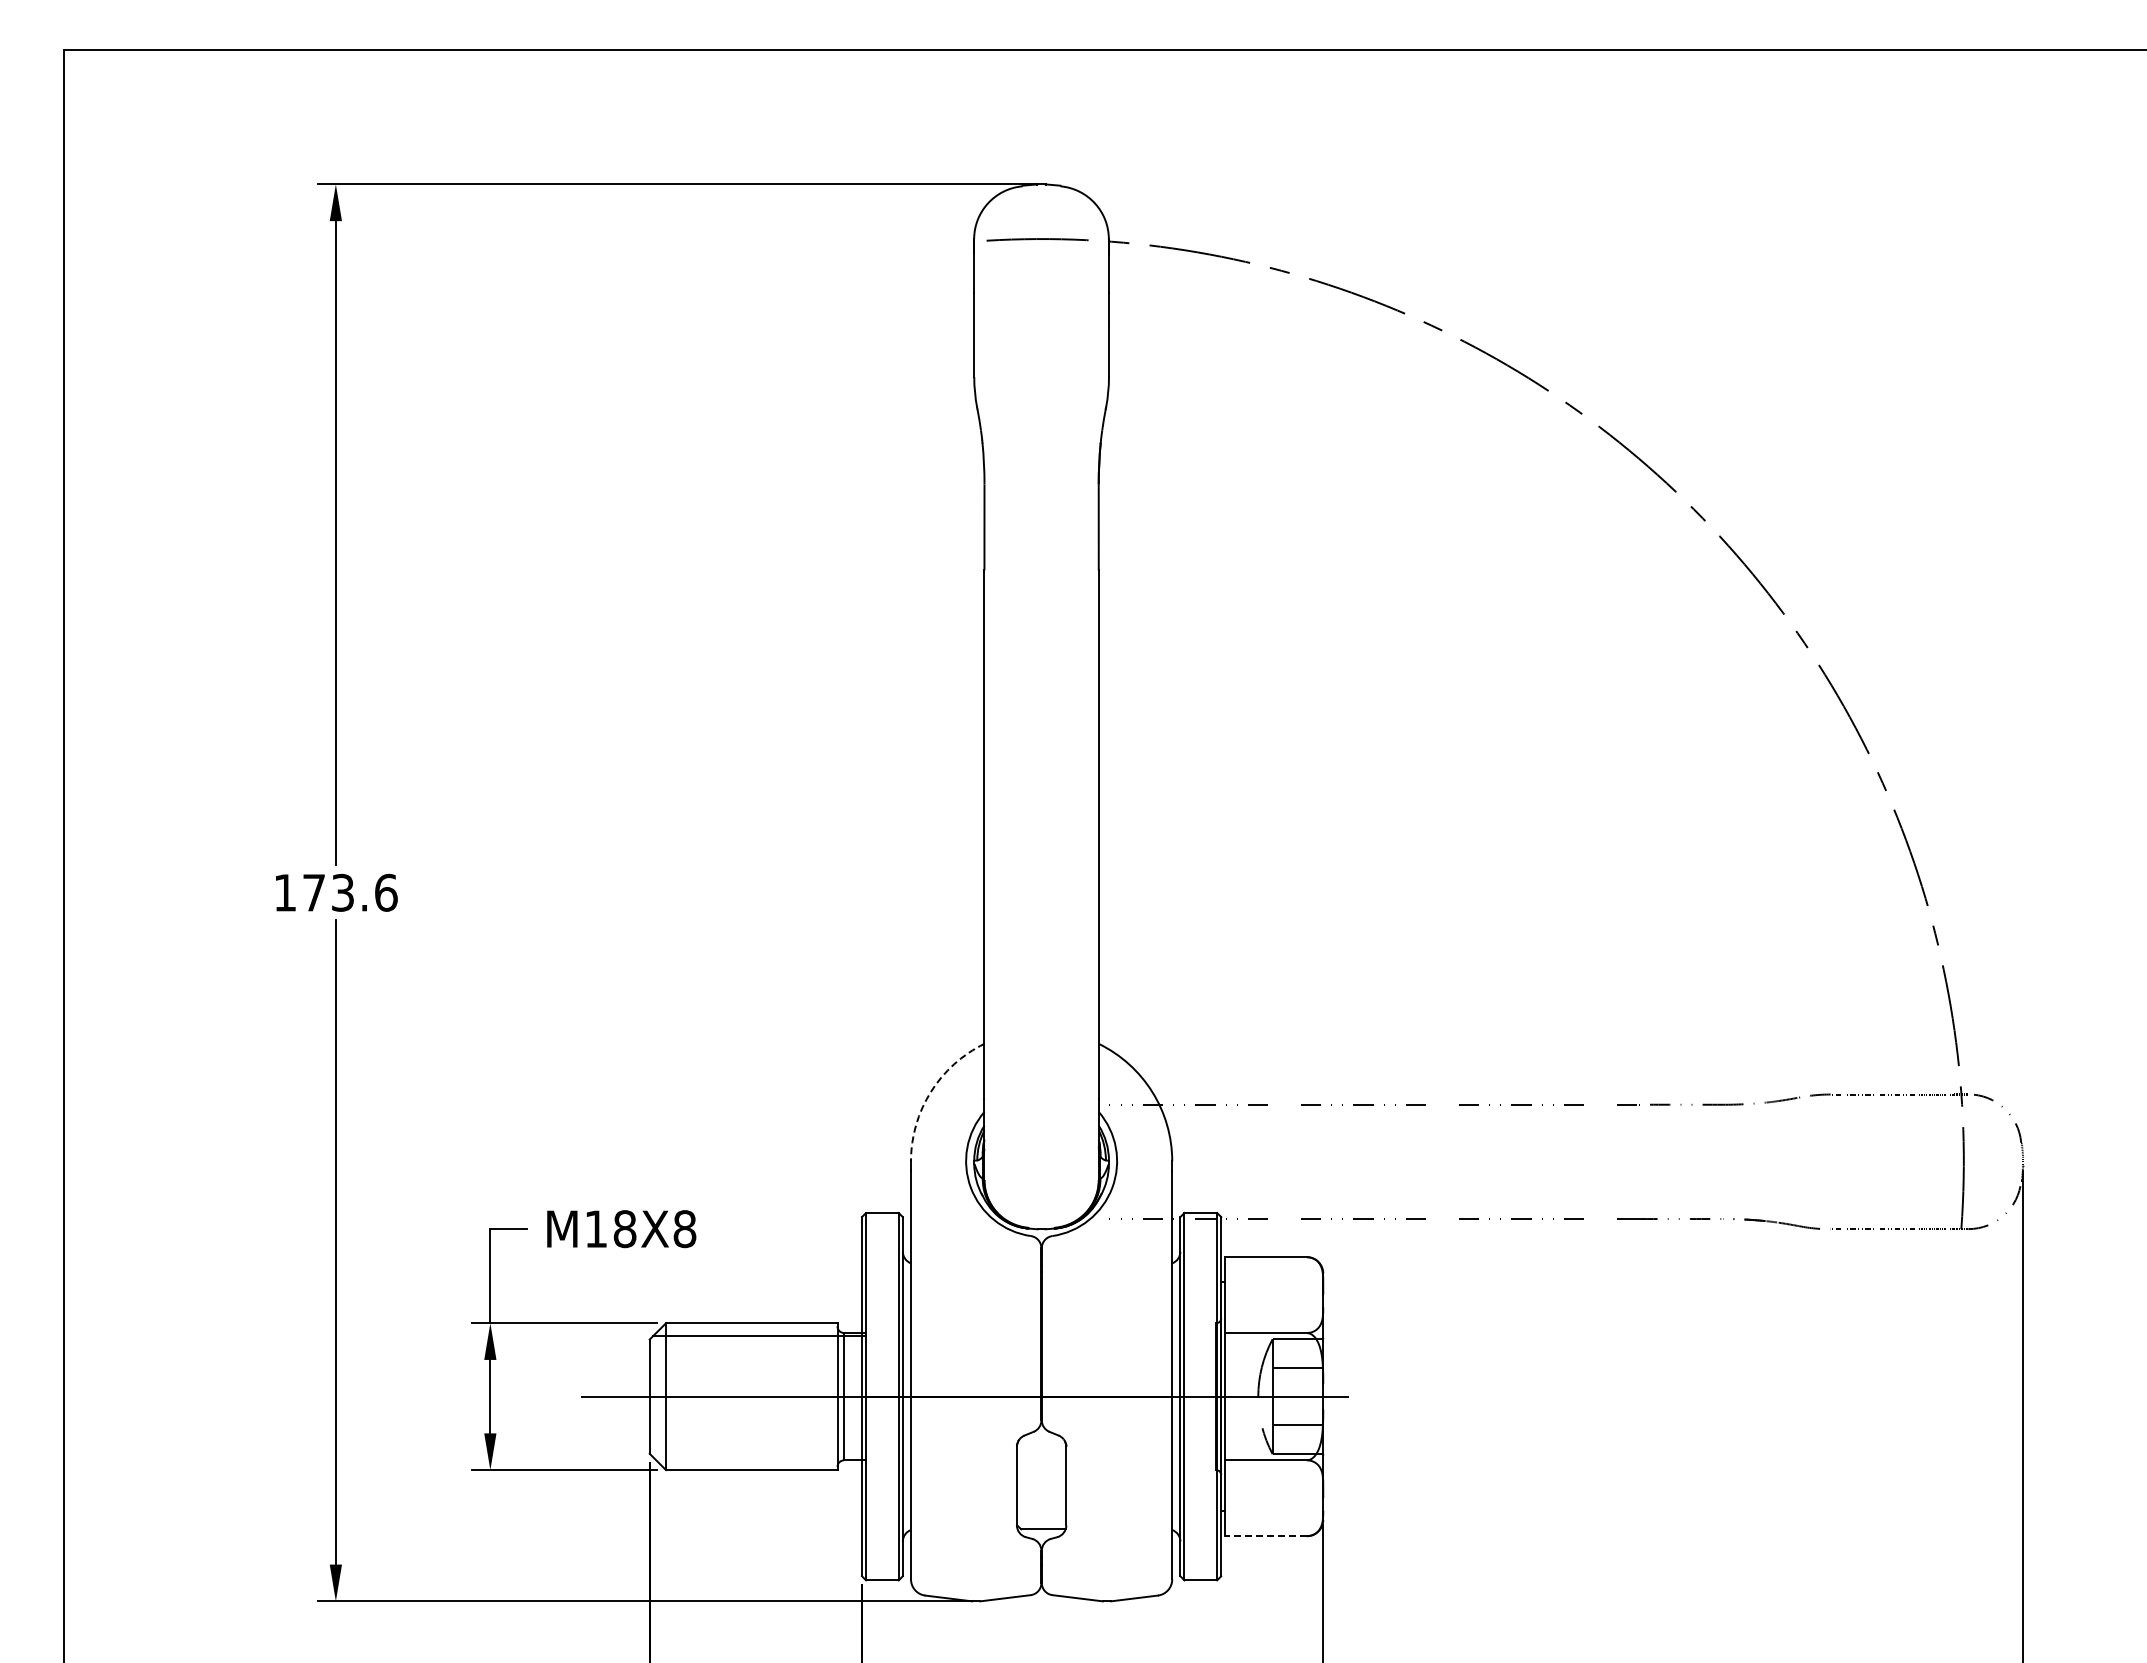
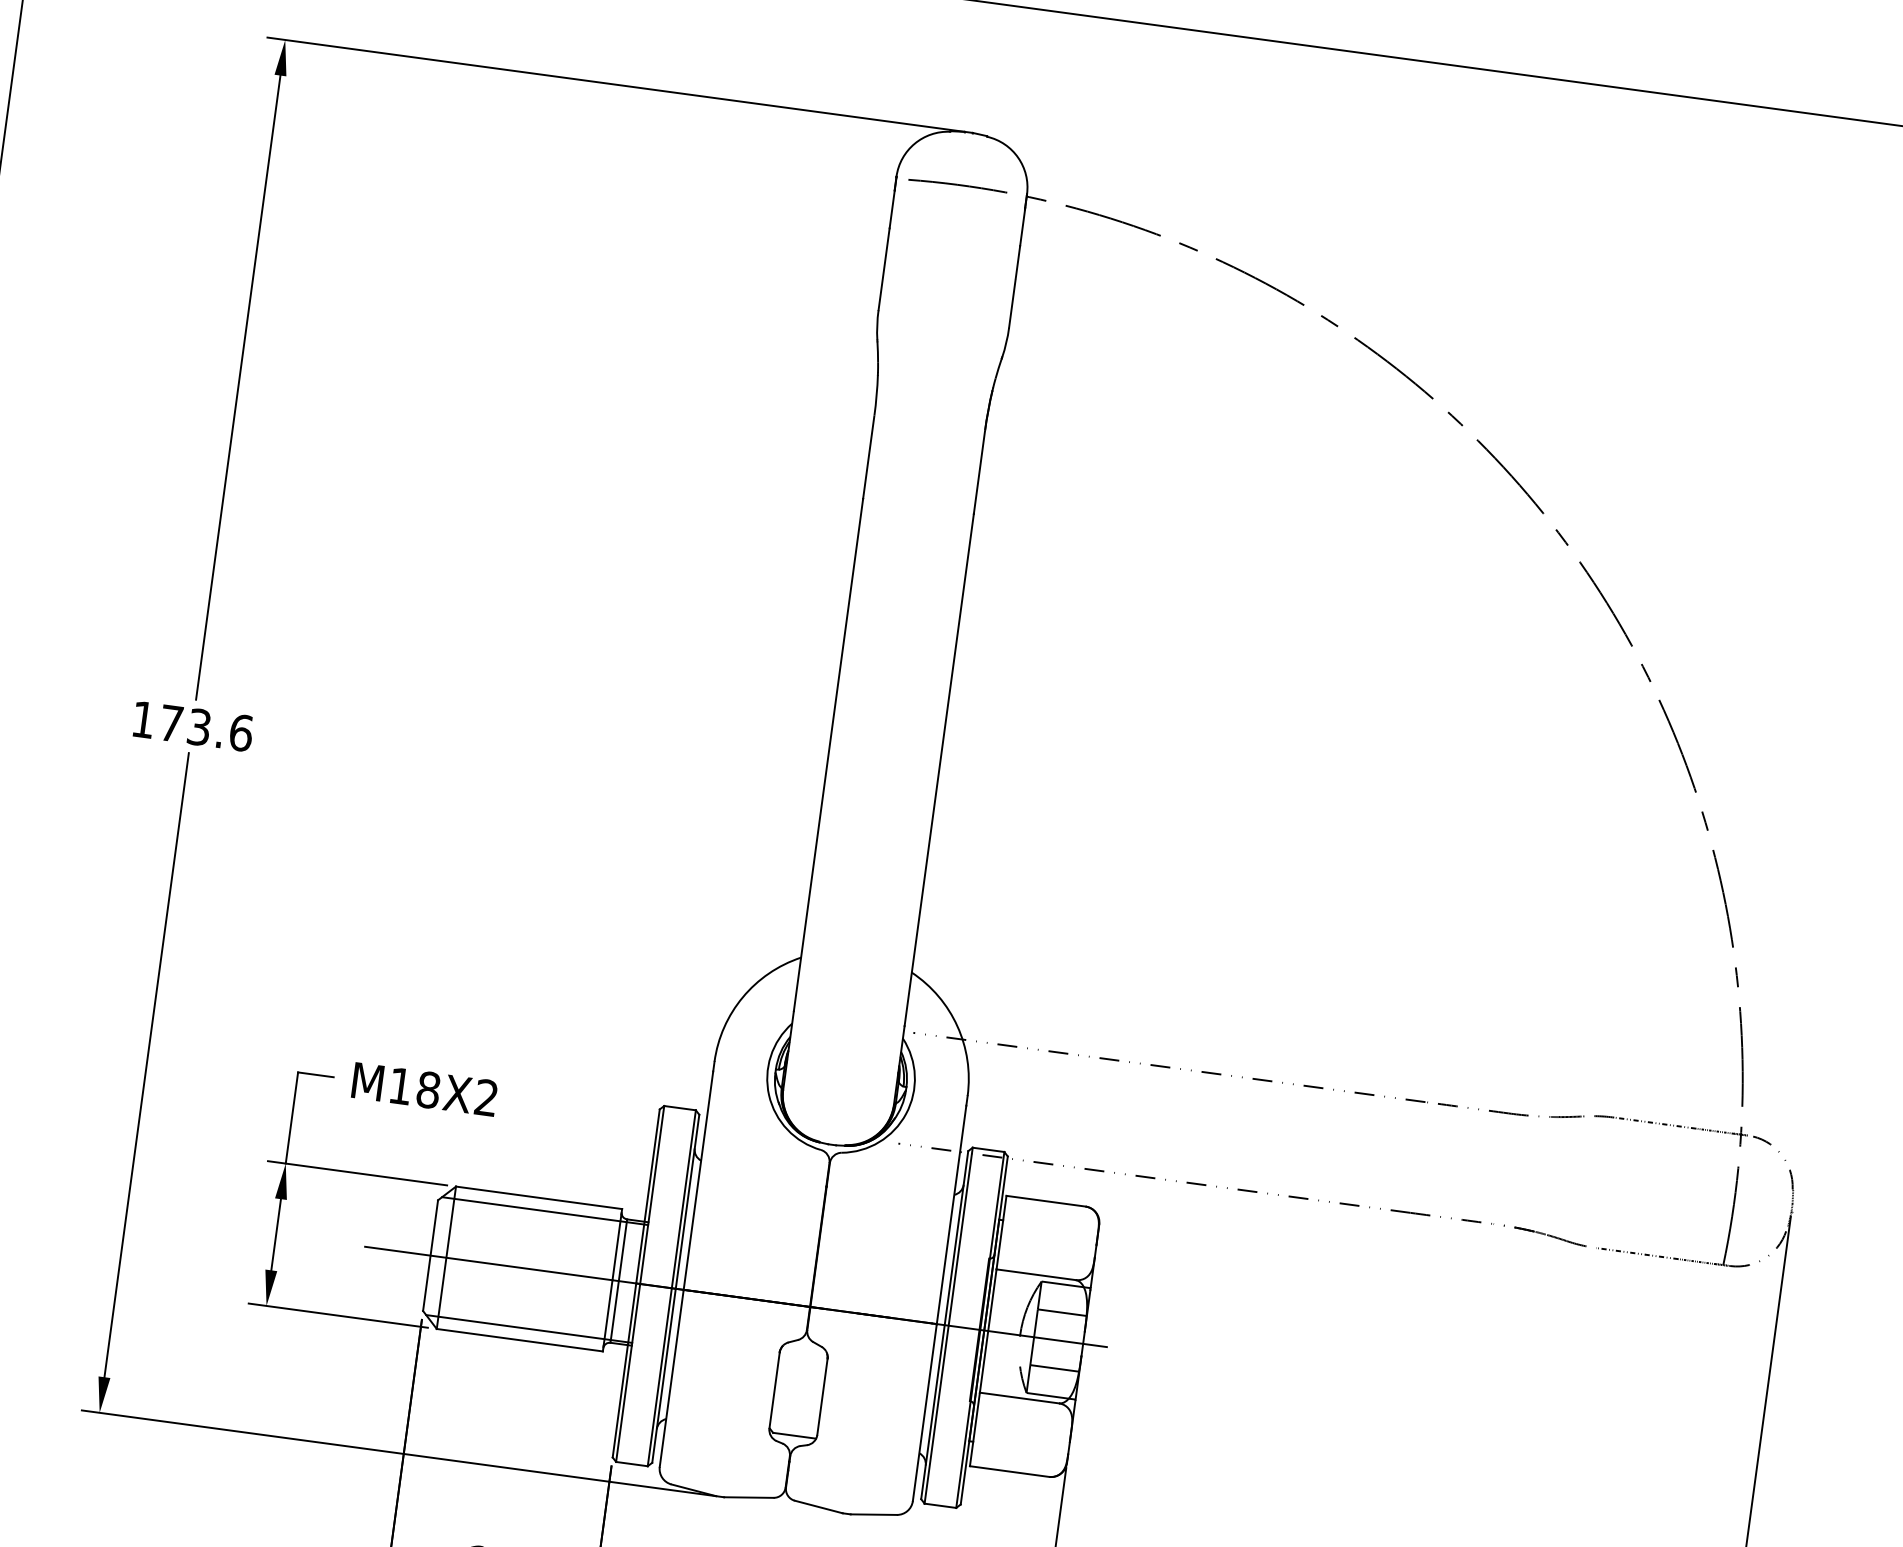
arc: (930, 1092) -> (742, 997), dashed -> solid
text: (684, 1229) -> (486, 1098), M18X8 -> M18X2
line: (759, 1457) -> (528, 1328), added
line: (1266, 1536) -> (1009, 1471), dashed -> solid

